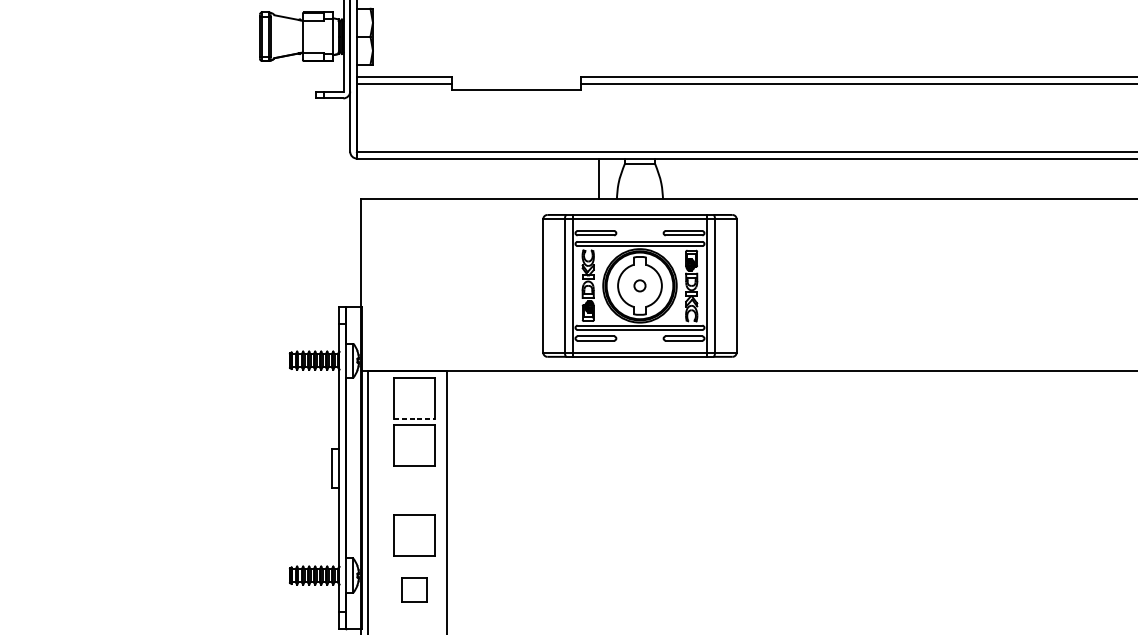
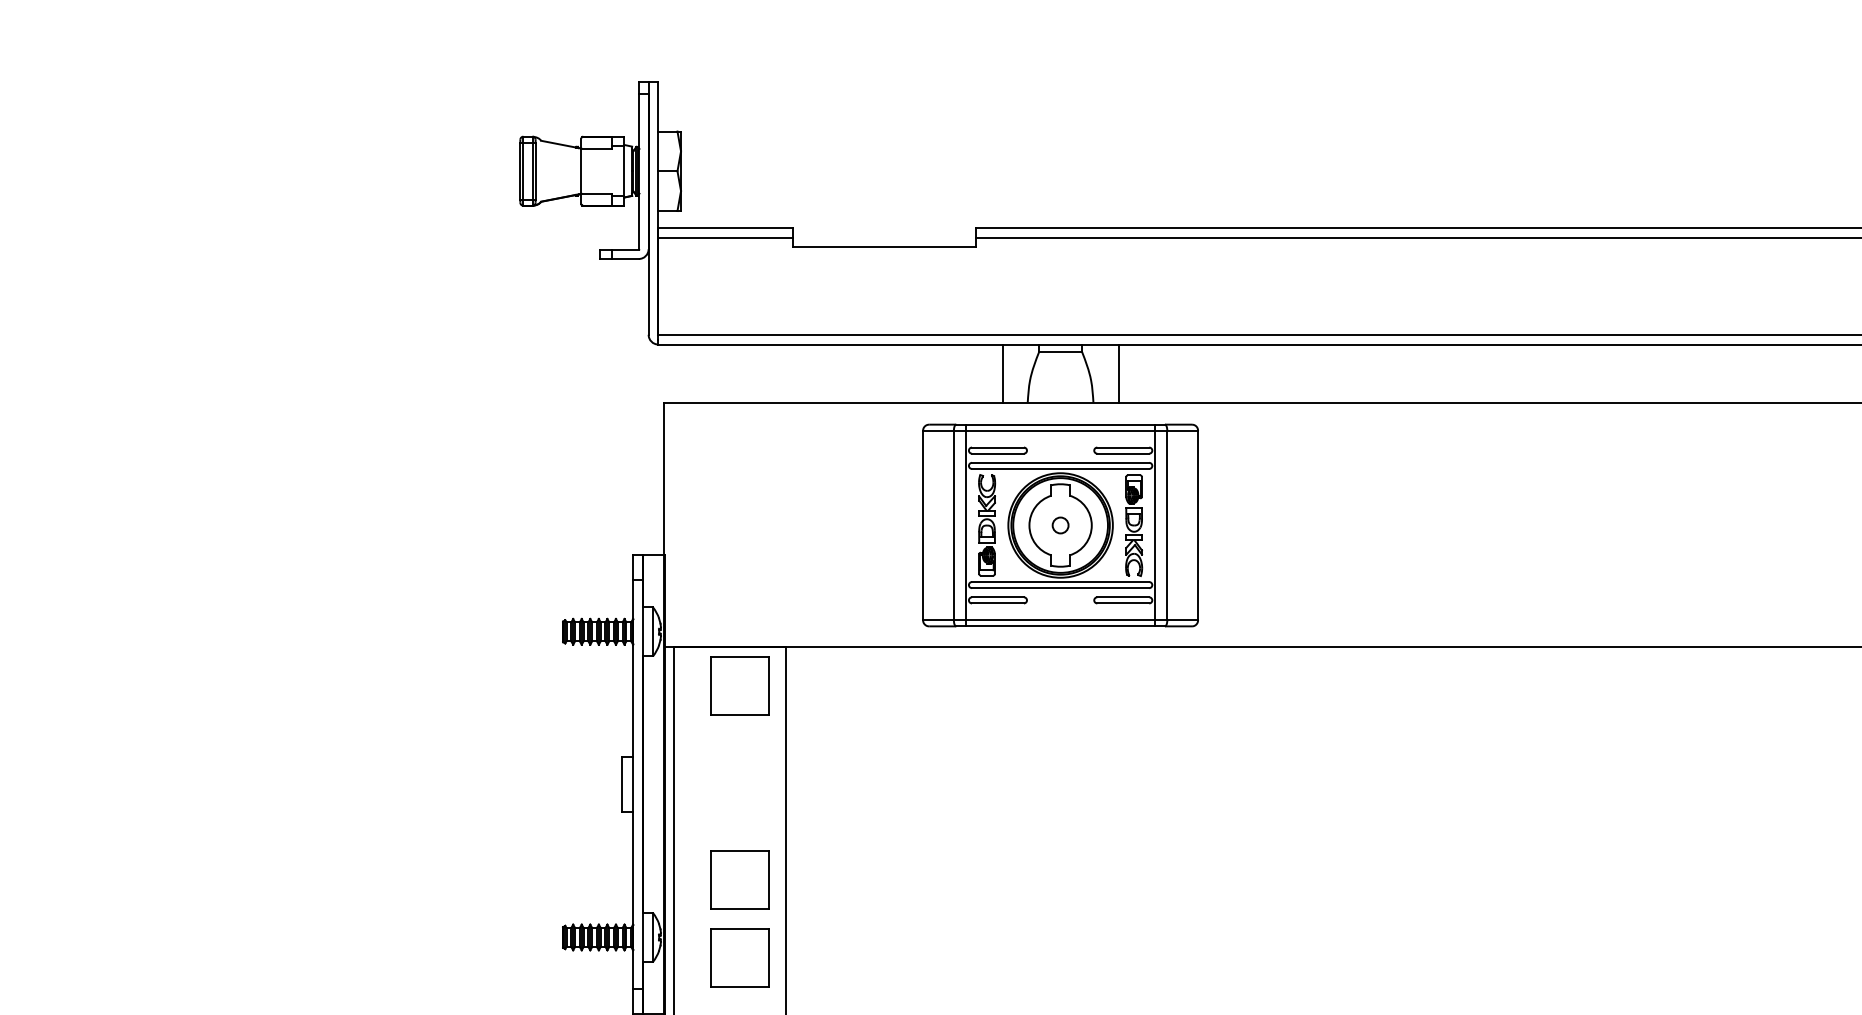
line: (680, 178) -> (1118, 373), added
line: (414, 418) -> (740, 714), dashed -> solid
part: (414, 444) -> (739, 751), removed
part: (414, 589) -> (739, 957), size x1.67

